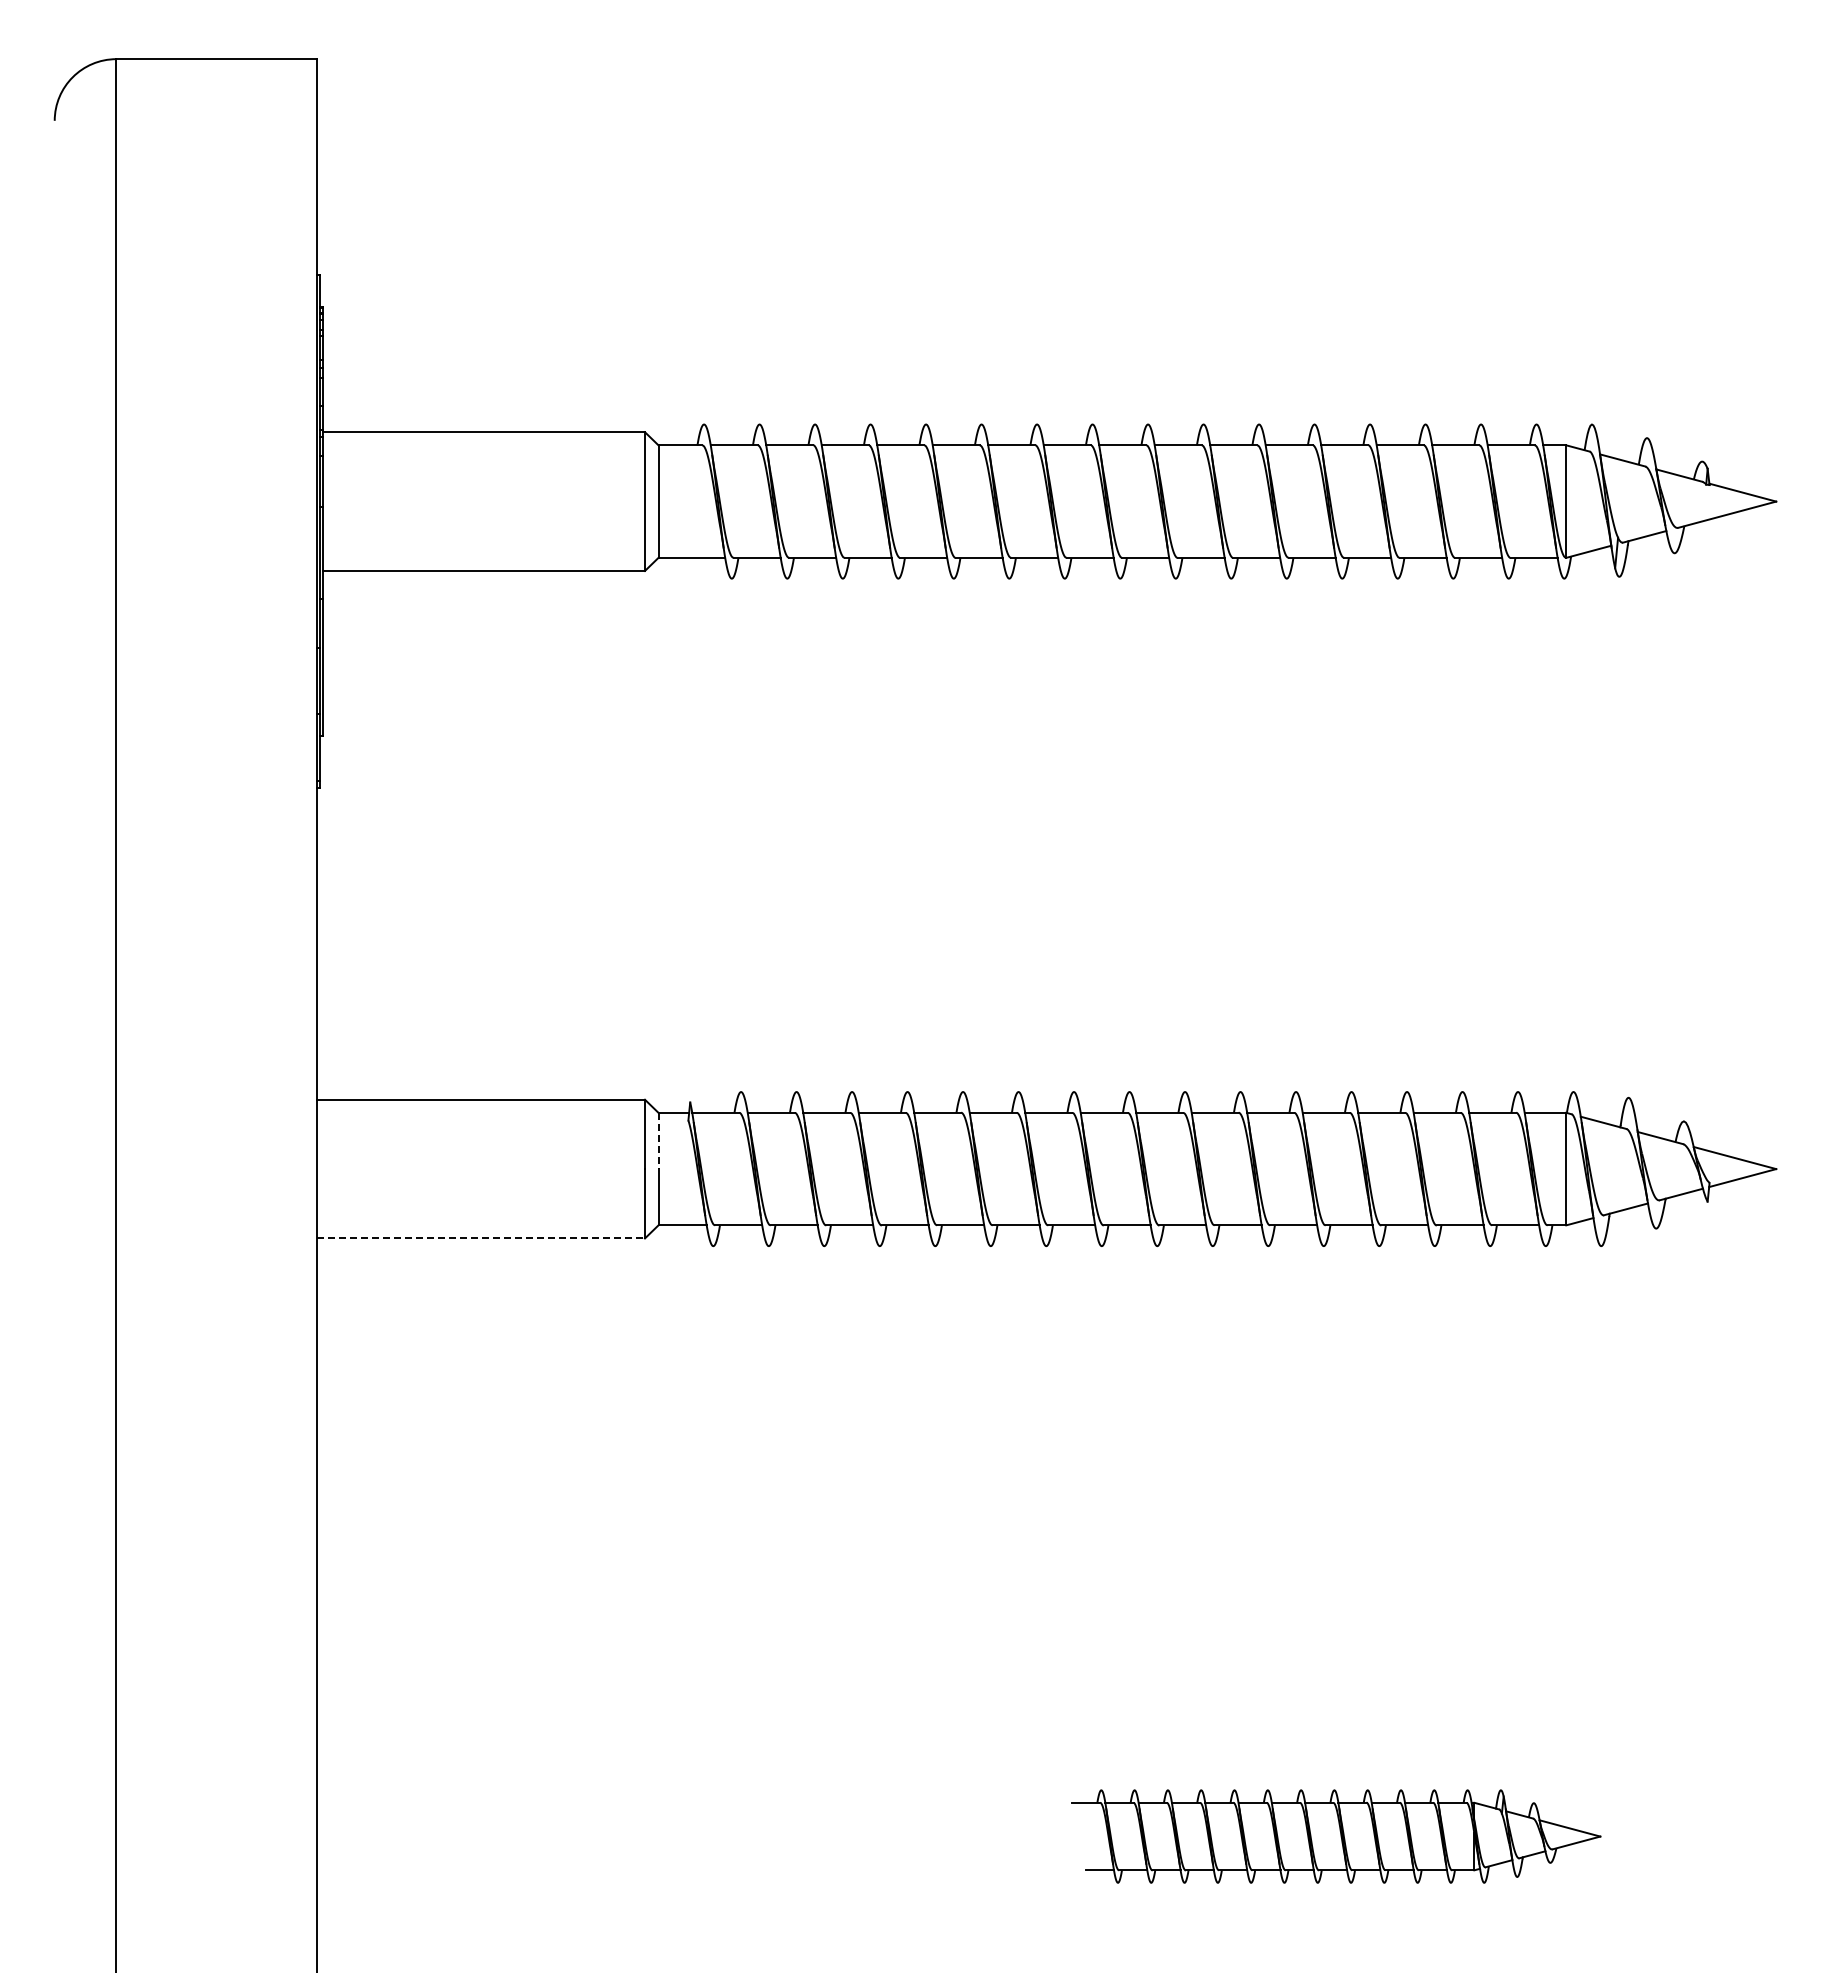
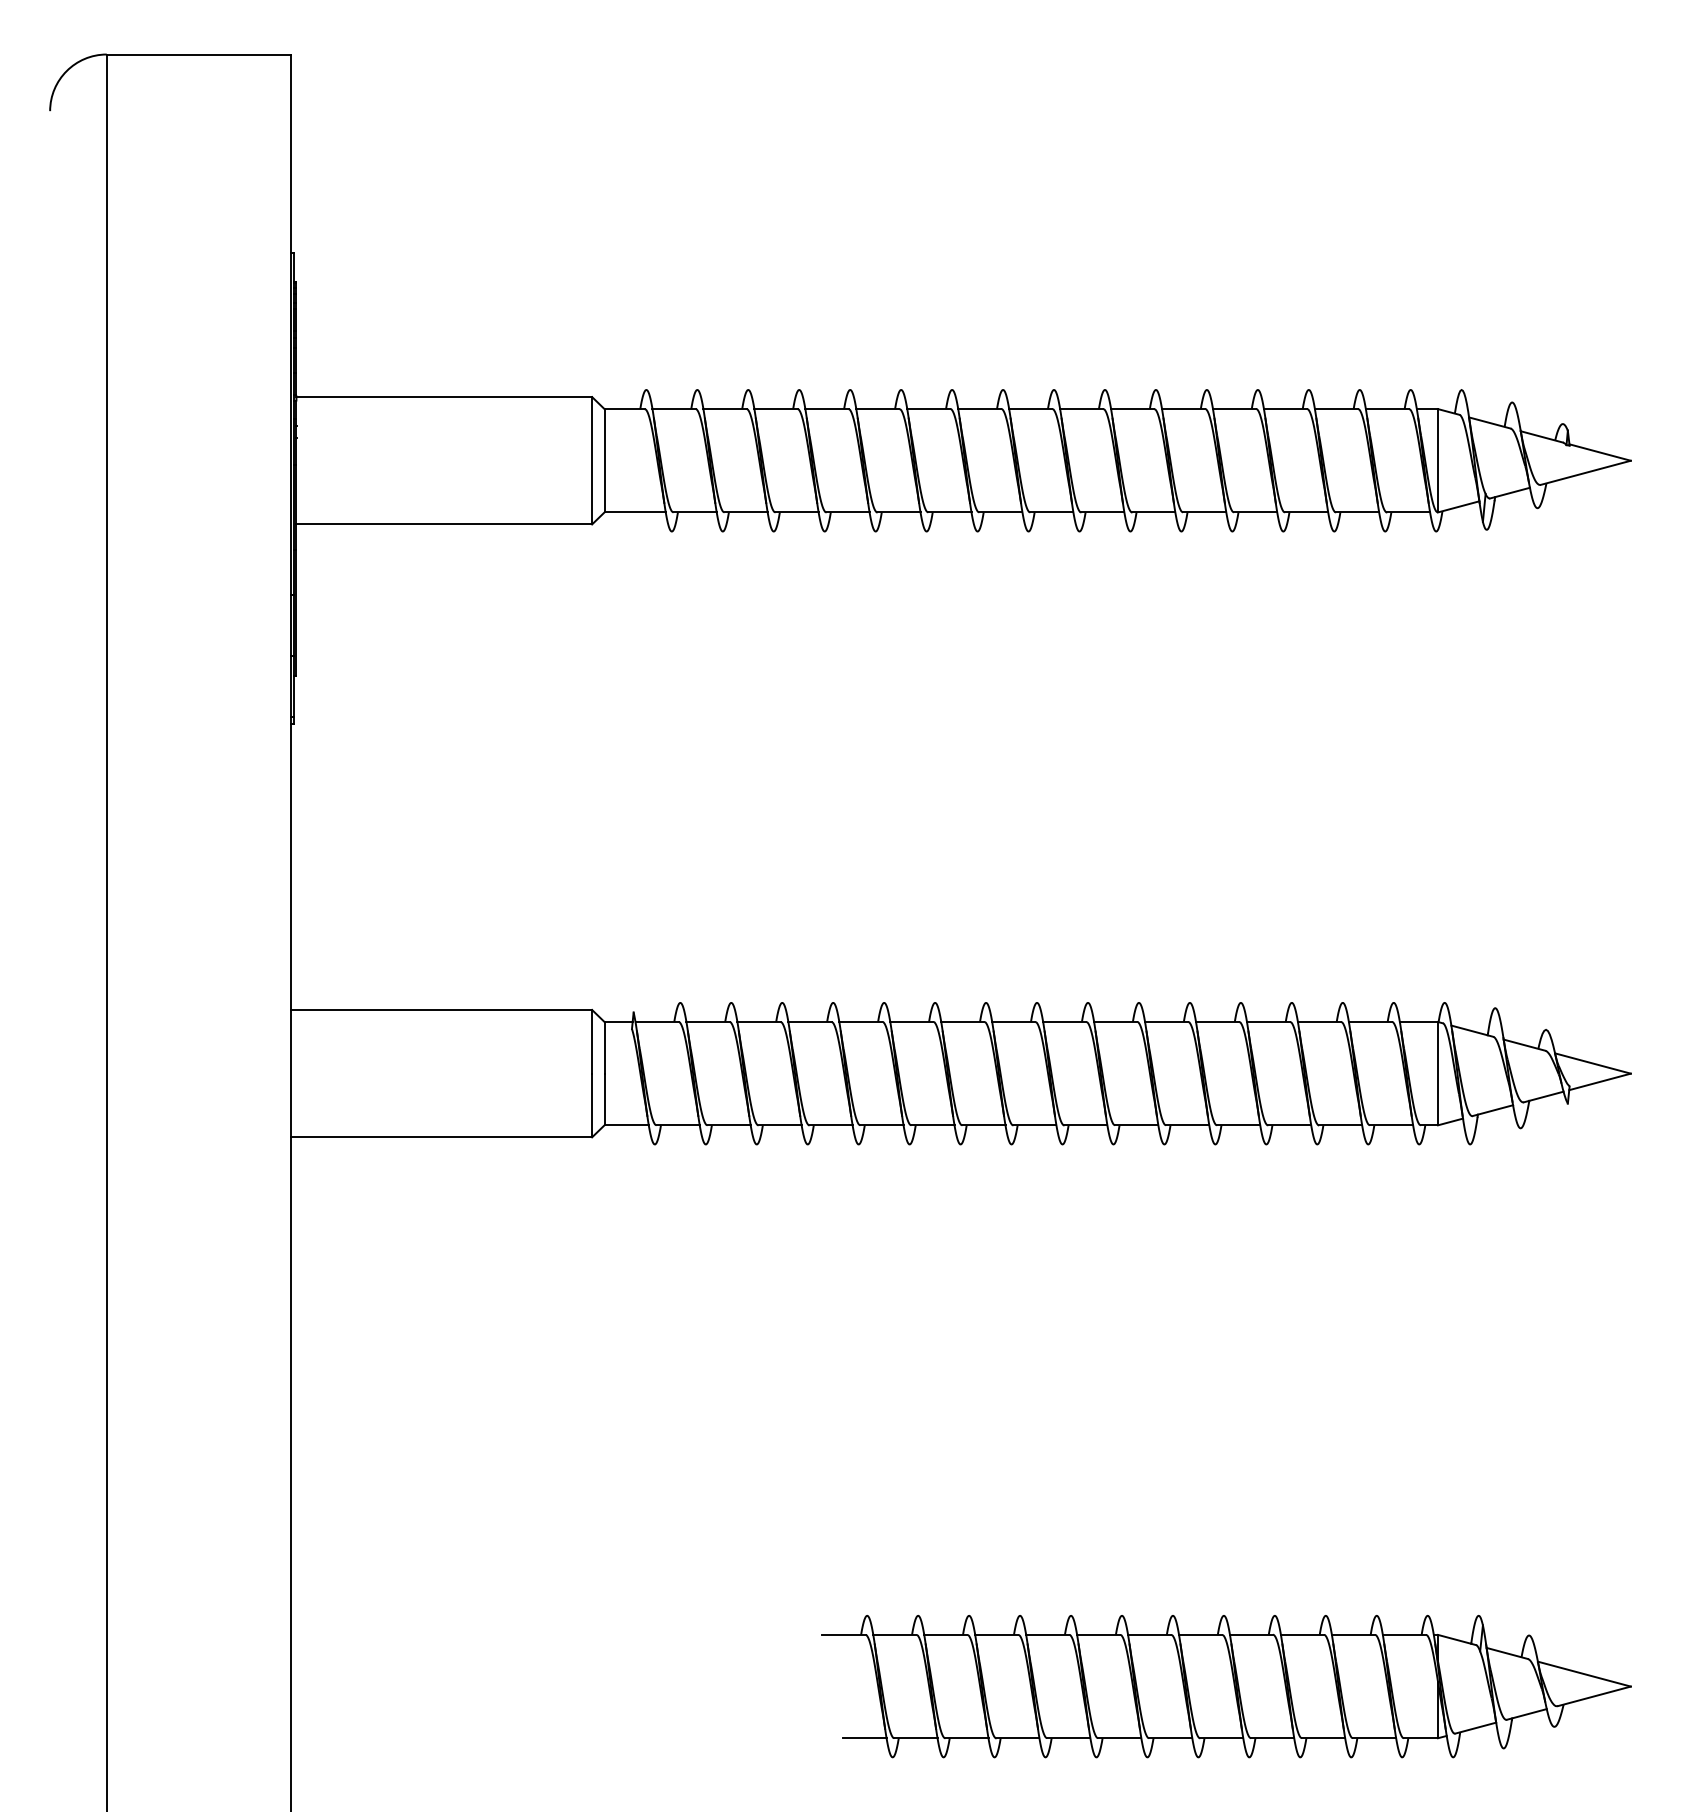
line: (658, 1141) -> (604, 1048), dashed -> solid
line: (481, 1238) -> (442, 1137), dashed -> solid
part: (1336, 1836) -> (1227, 1686), size x1.67

